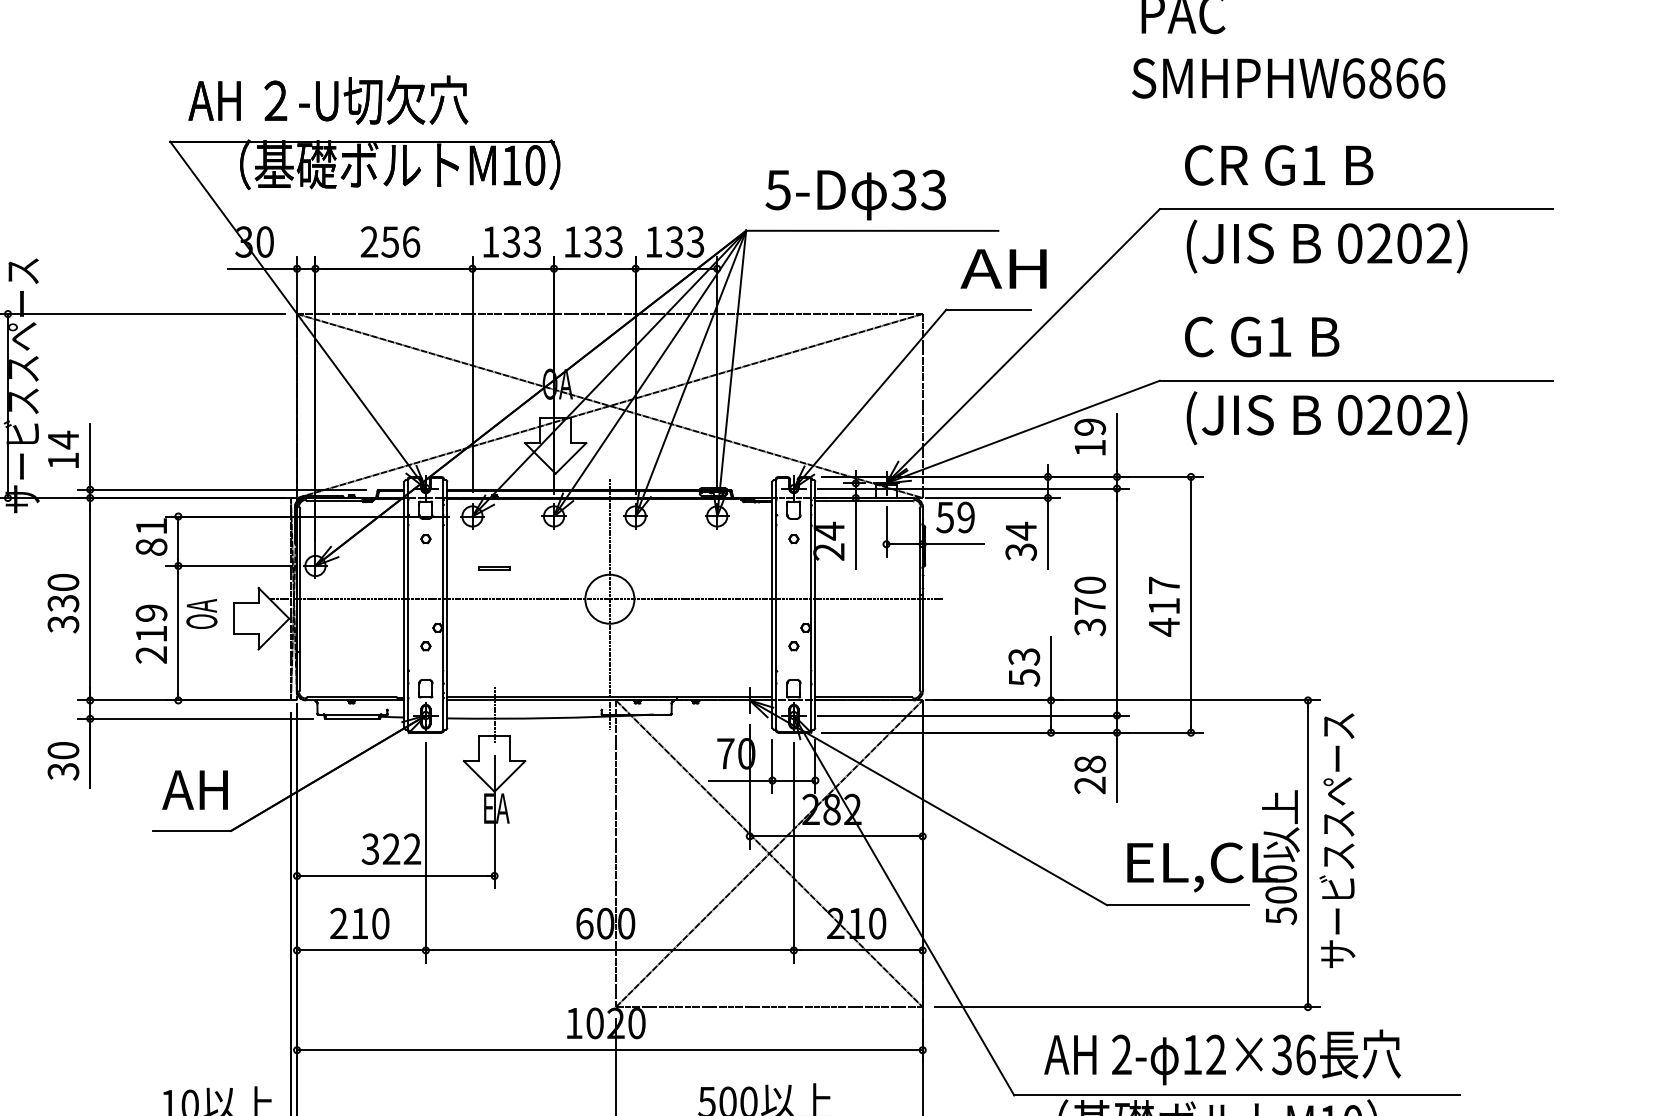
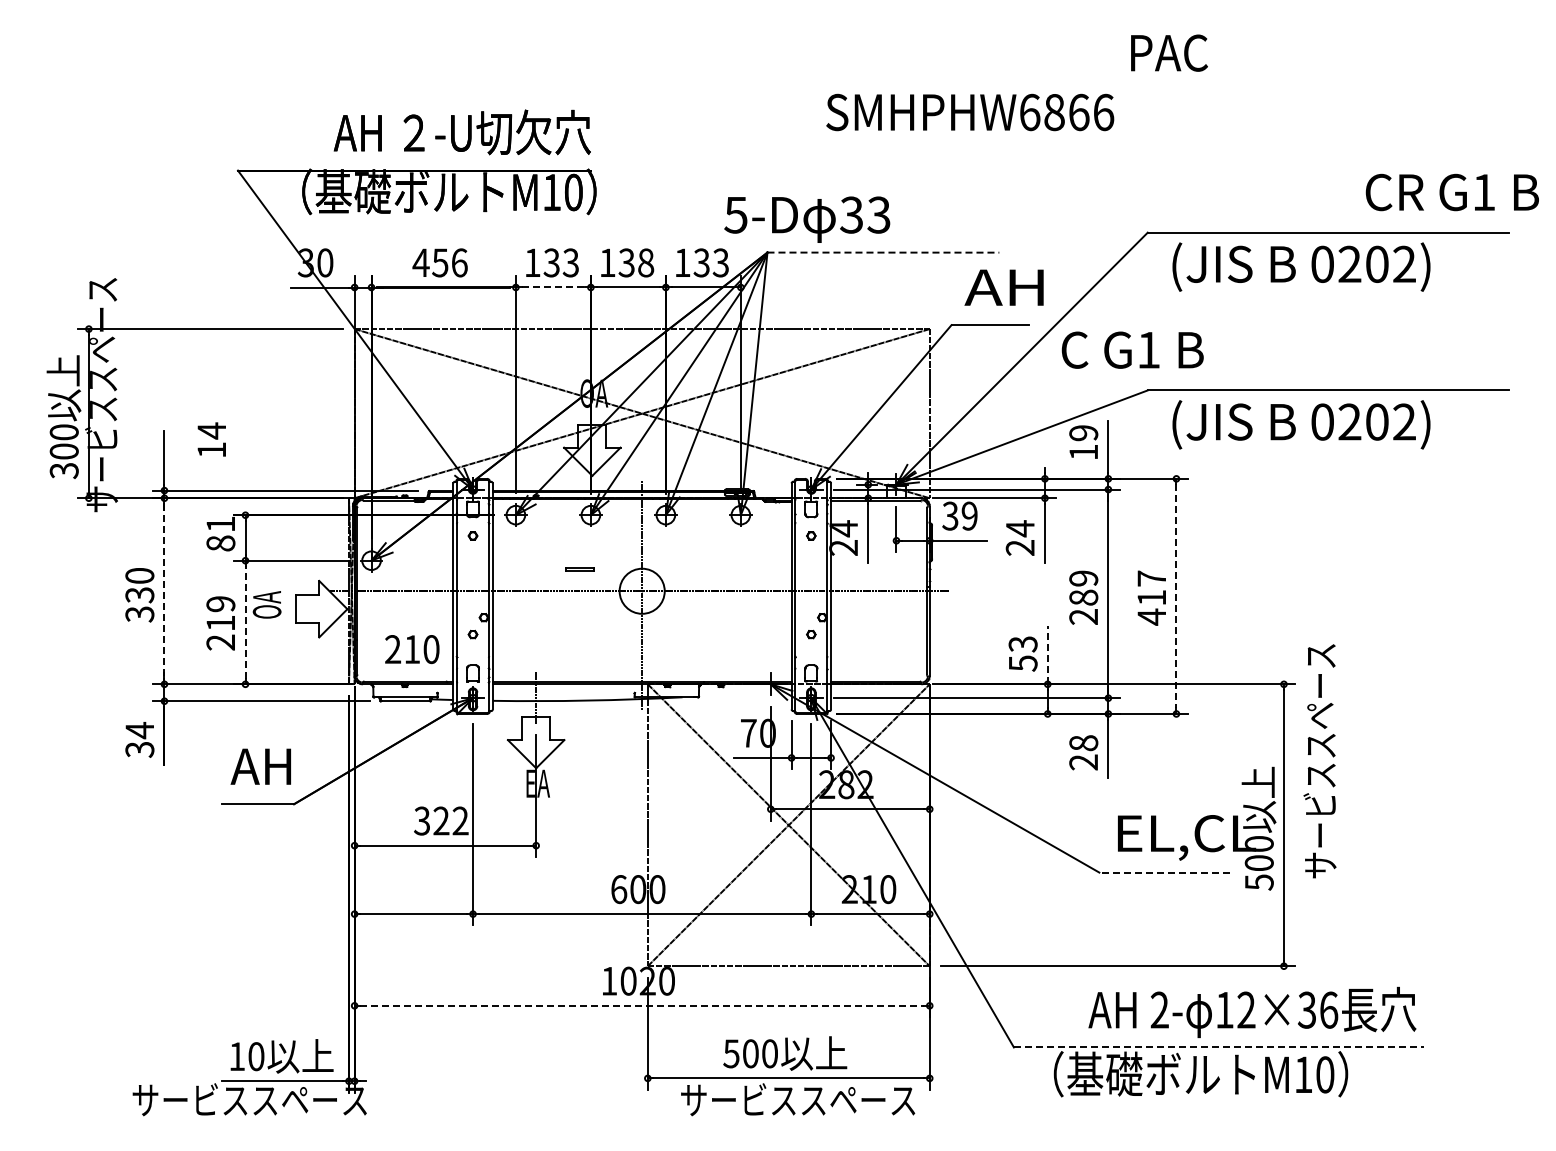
text: (1289, 78) -> (970, 112), moved
text: (327, 100) -> (461, 132), moved
text: (1278, 165) -> (1451, 192), moved
text: (856, 194) -> (807, 219), moved
line: (872, 230) -> (883, 252), solid -> dashed
text: (368, 241) -> (420, 262), 256 -> 456
text: (613, 241) -> (645, 262), 133 -> 138
line: (513, 268) -> (553, 287), solid -> dashed
text: (1261, 336) -> (1132, 349), moved
text: (63, 449) -> (211, 439), moved
text: (945, 516) -> (950, 515), 59 -> 39
text: (1021, 552) -> (1020, 548), 34 -> 24
line: (493, 566) -> (579, 568), moved
line: (90, 599) -> (164, 591), solid -> dashed
line: (1191, 604) -> (1176, 596), solid -> dashed
text: (1089, 606) -> (1083, 597), 370 -> 289
line: (178, 633) -> (245, 622), solid -> dashed
line: (1050, 668) -> (1047, 654), solid -> dashed
text: (63, 750) -> (139, 730), 30 -> 34
text: (1336, 840) -> (1319, 761), moved
line: (1176, 905) -> (1163, 872), solid -> dashed
text: (360, 923) -> (412, 649), moved
line: (610, 1049) -> (642, 1005), solid -> dashed
text: (1222, 1056) -> (1252, 1011), moved
line: (1237, 1095) -> (1219, 1047), solid -> dashed

